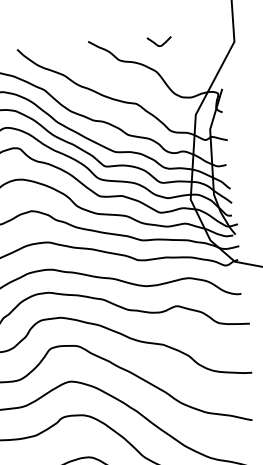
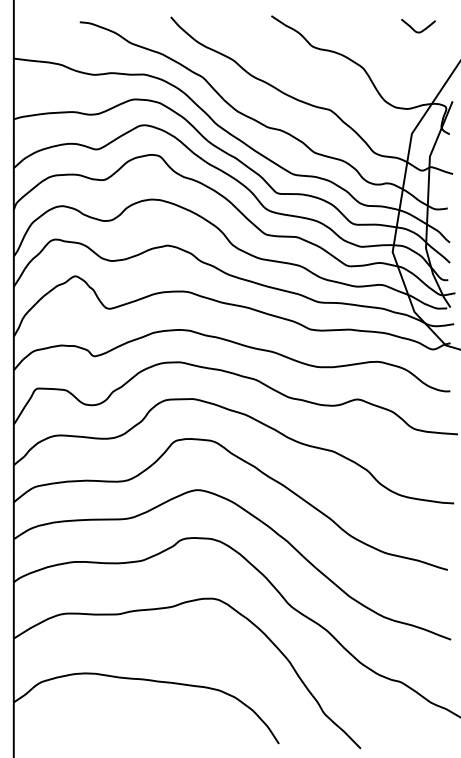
curve: (156, 44) -> (414, 29), moved

